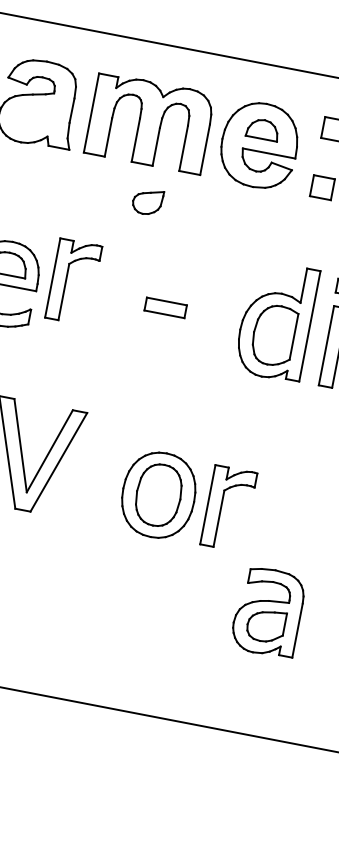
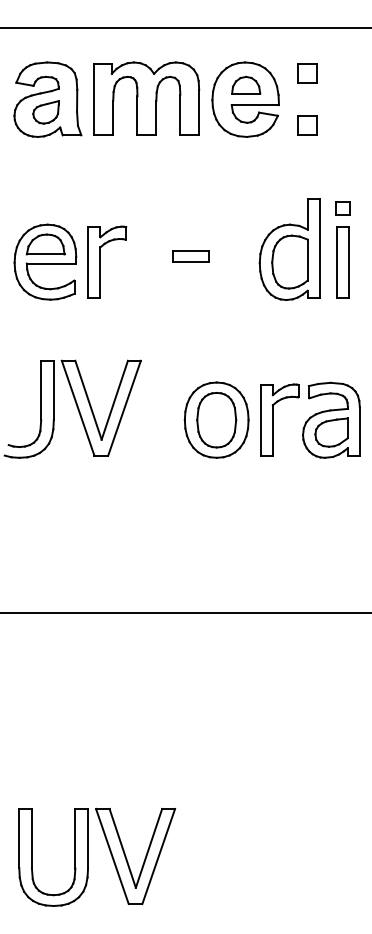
part: (147, 201) -> (45, 112), moved
part: (66, 279) -> (100, 261), moved
part: (268, 611) -> (331, 419), moved

